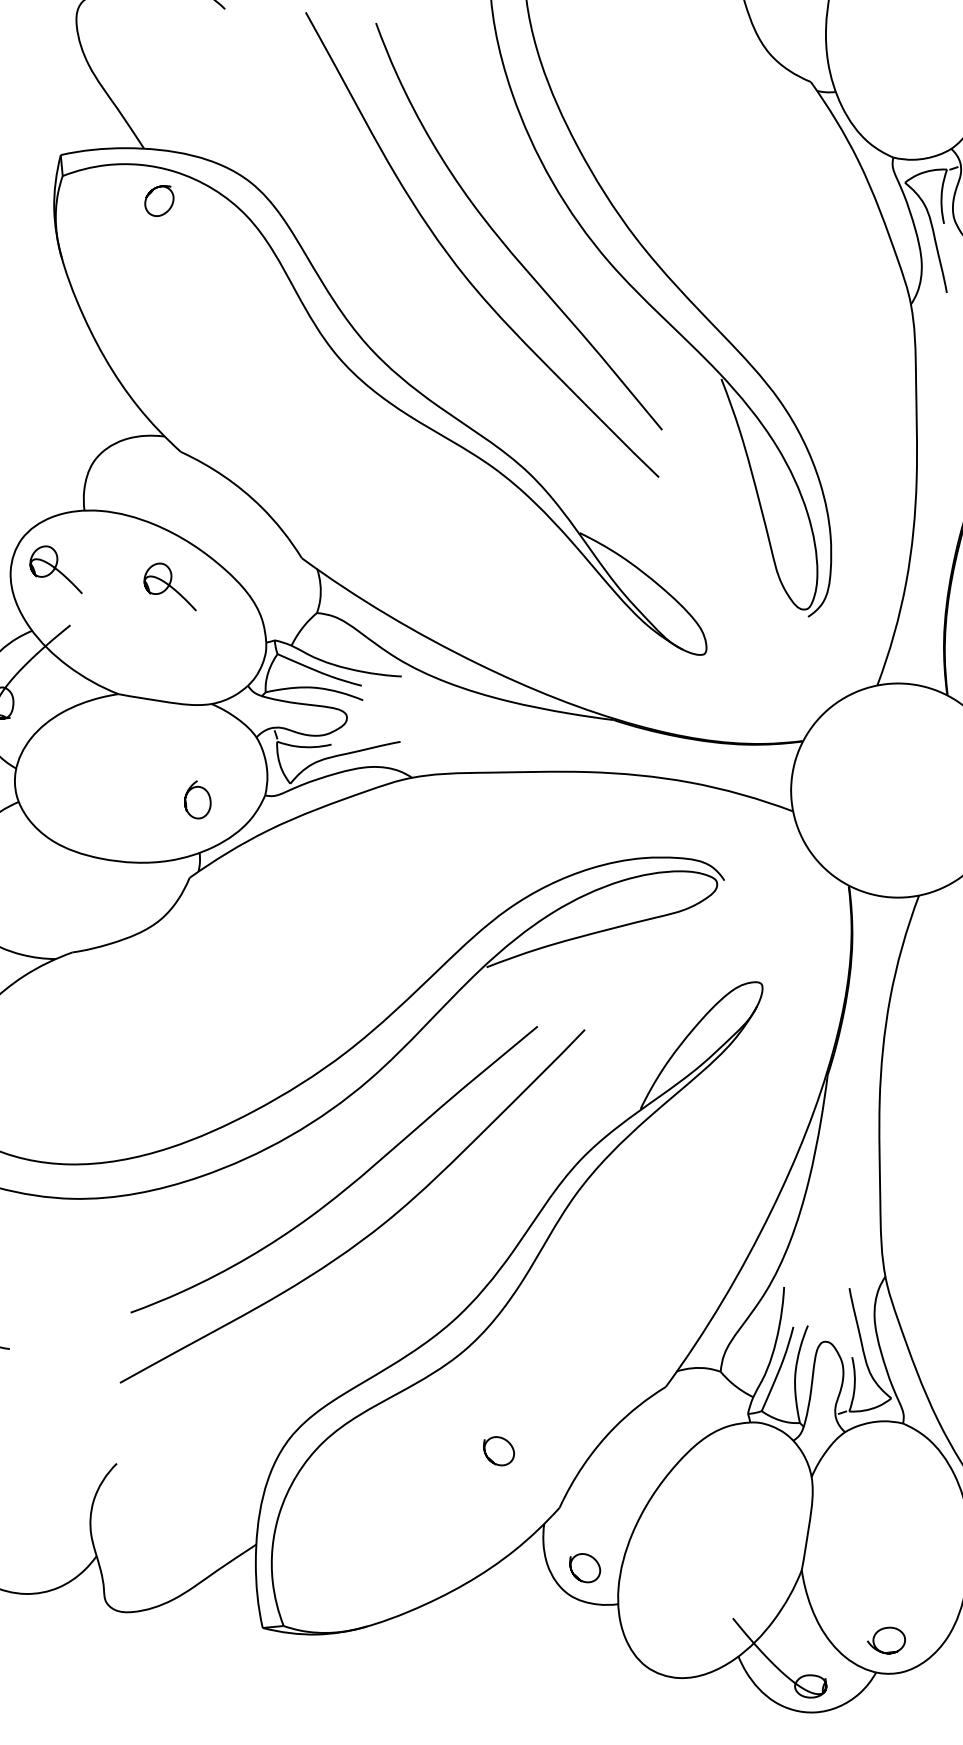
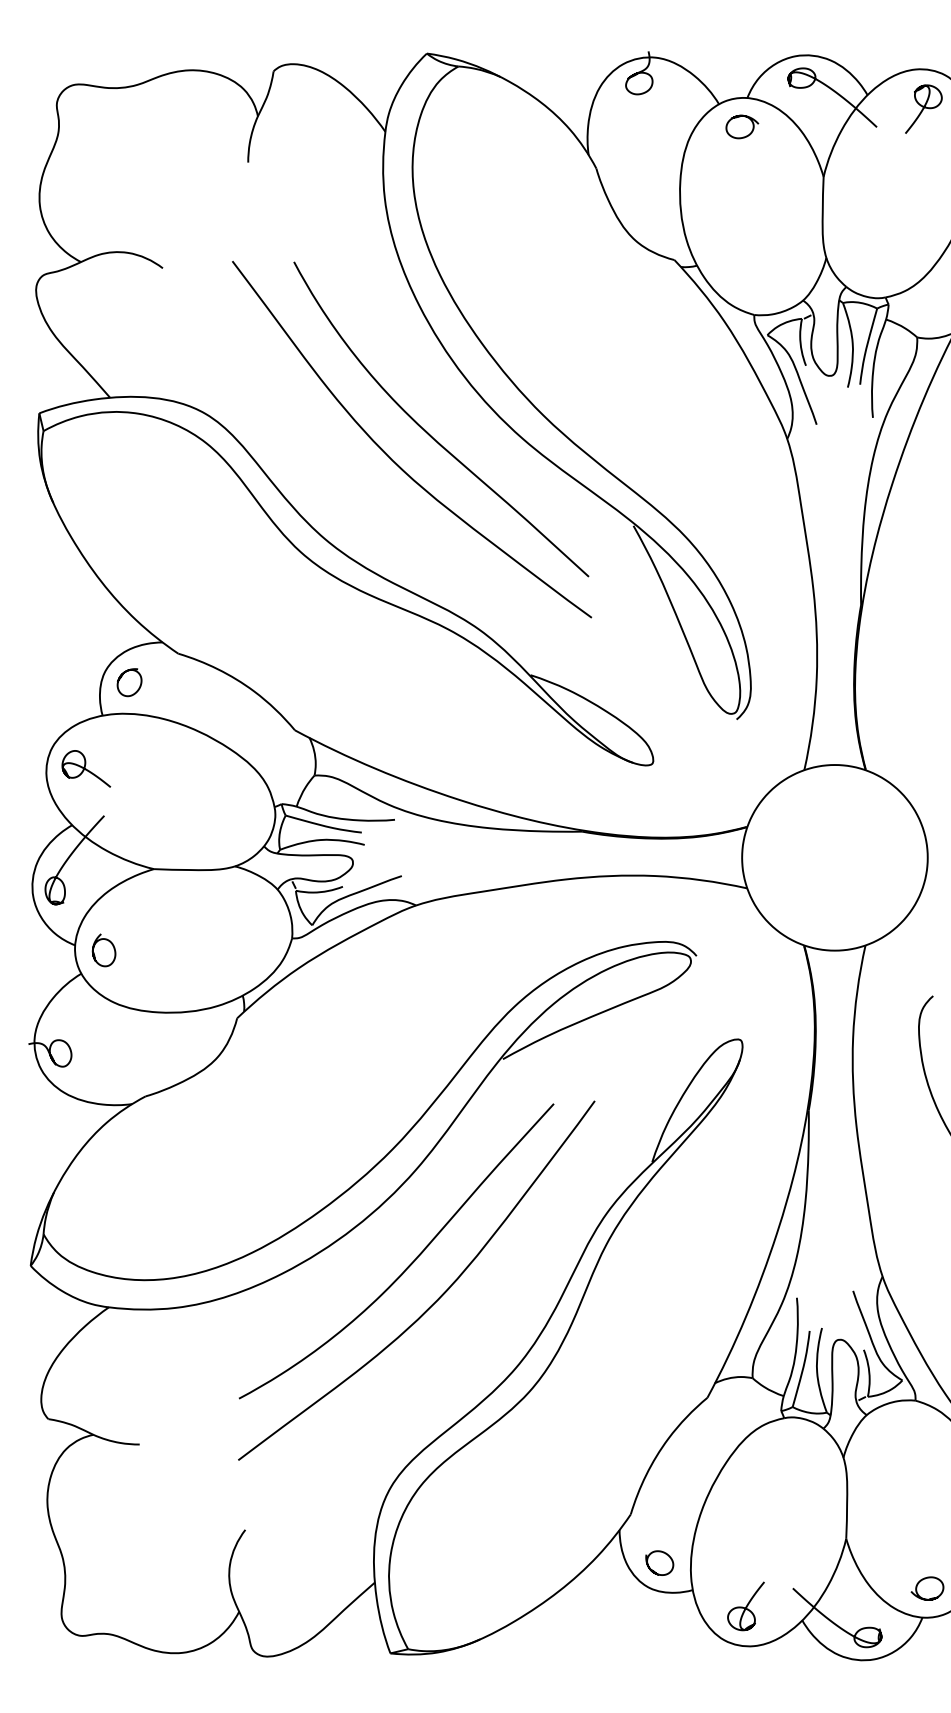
curve: (150, 194) -> (121, 678), moved
curve: (171, 585) -> (186, 769), removed
curve: (187, 796) -> (94, 948), moved
curve: (491, 1458) -> (566, 1480), removed
curve: (675, 1631) -> (745, 1606), added

